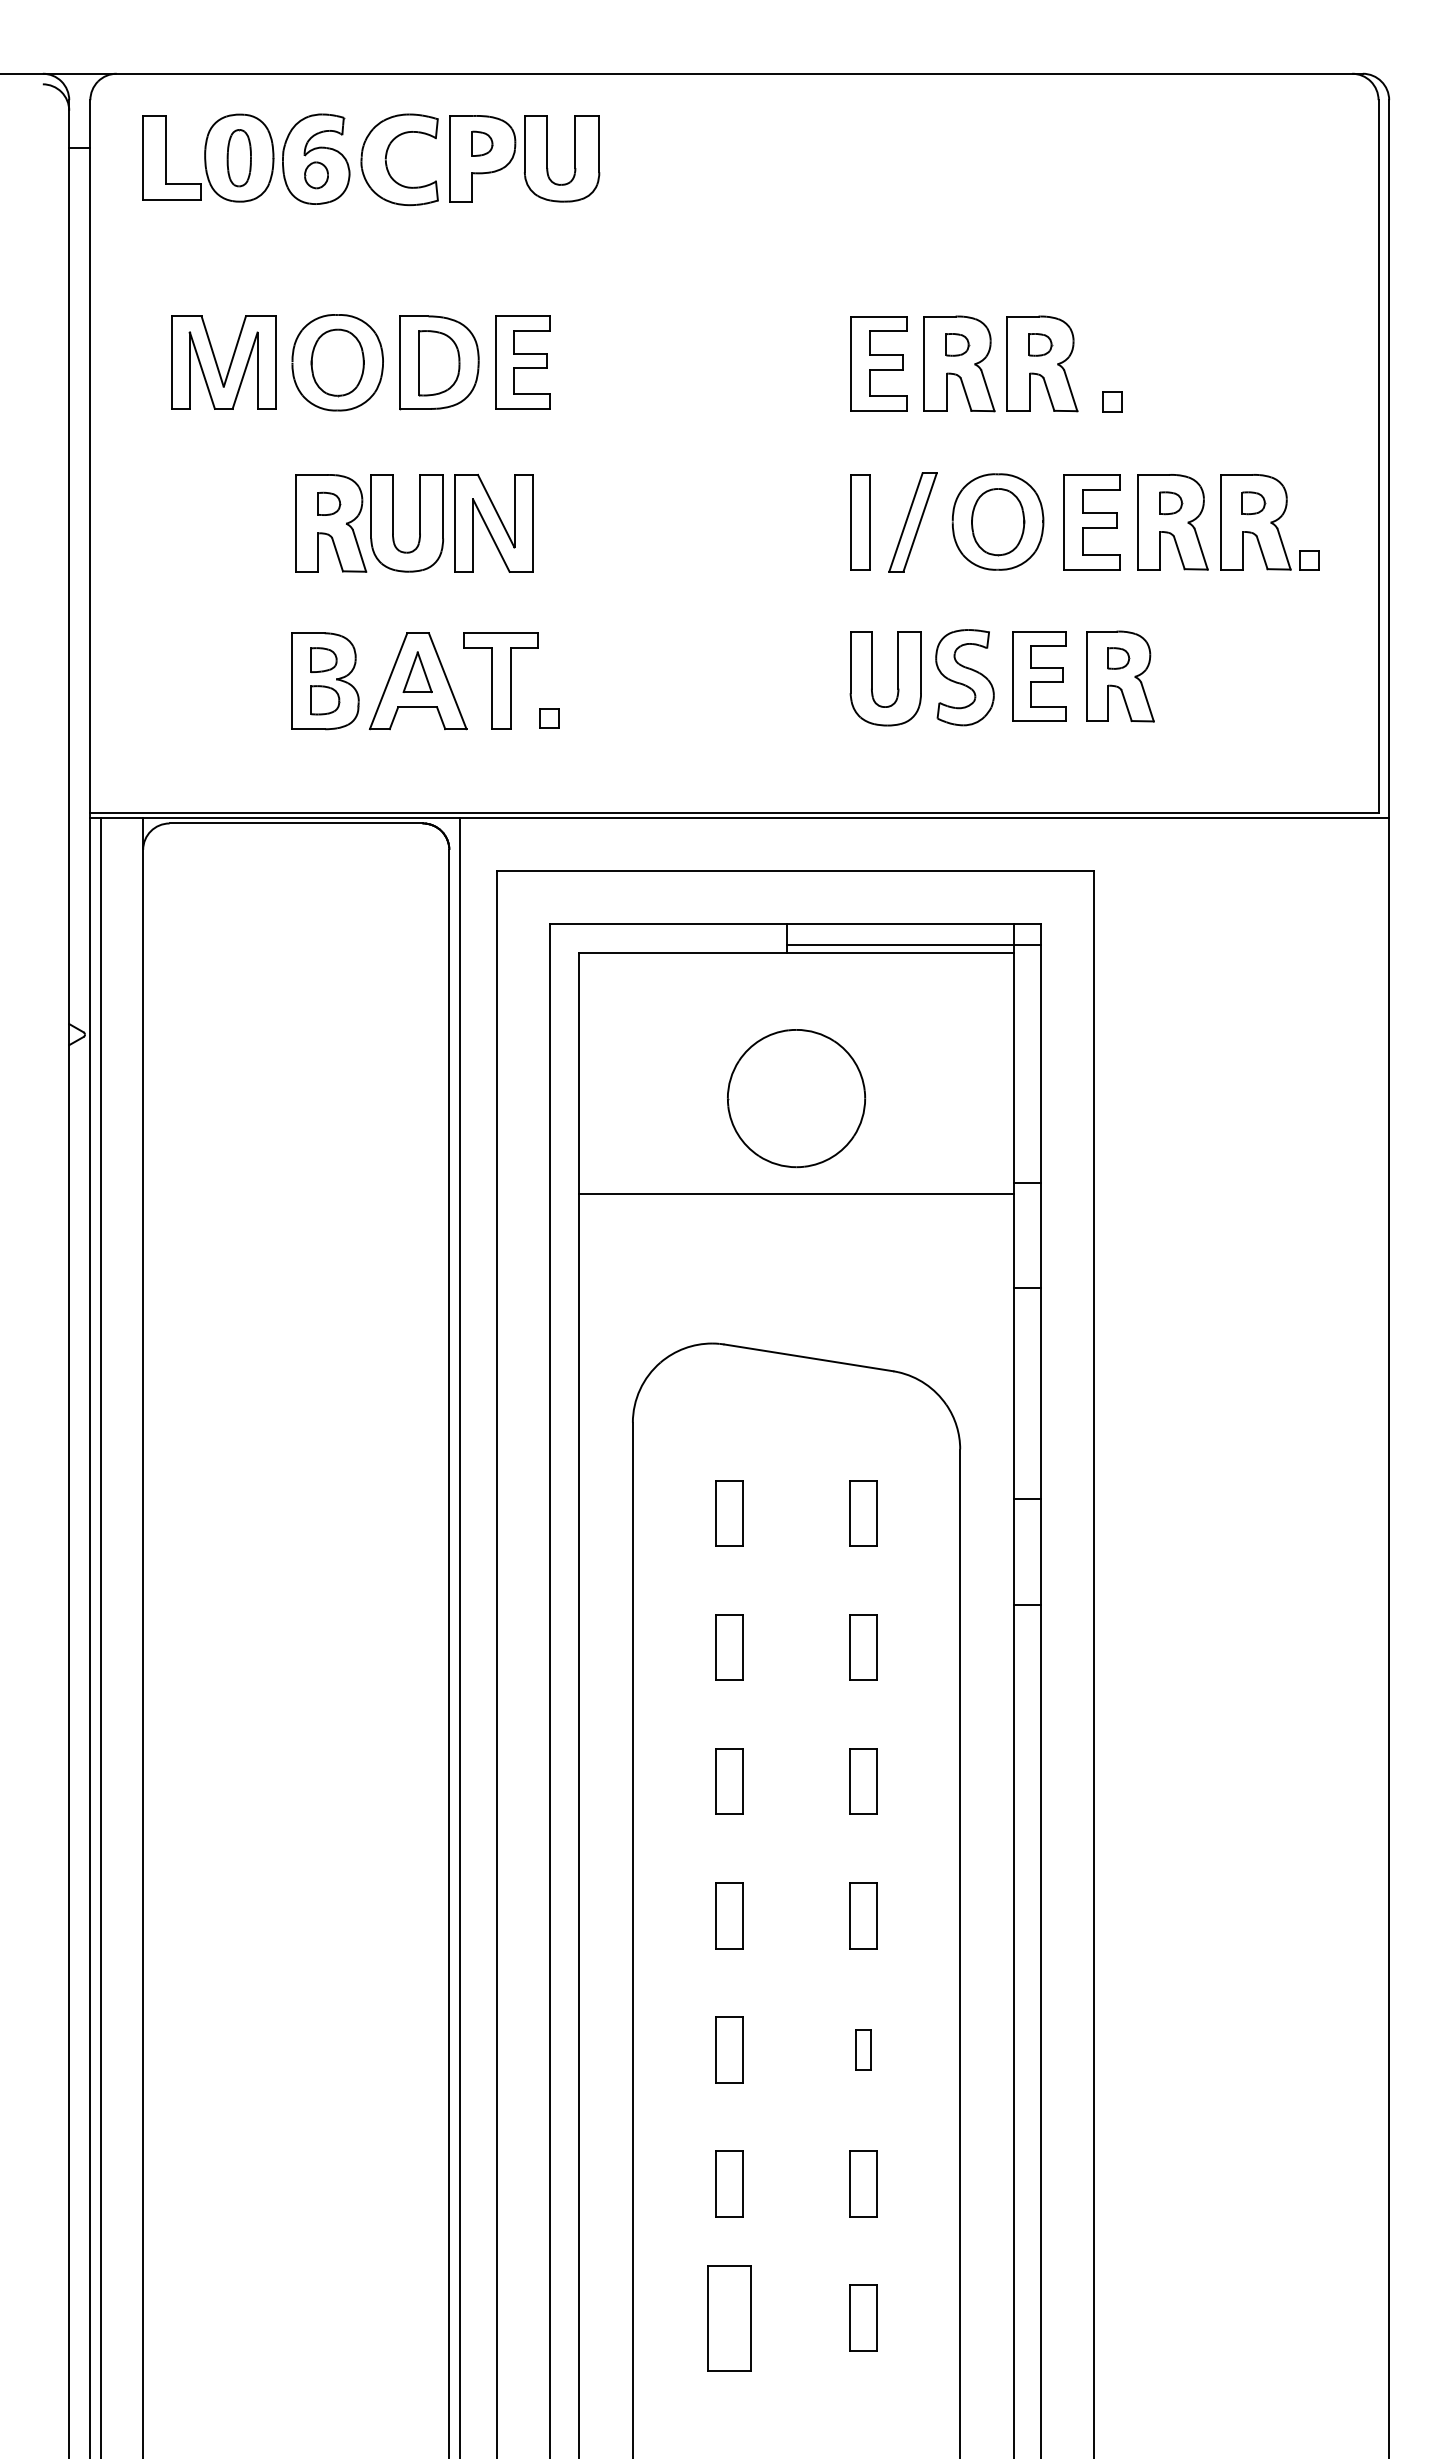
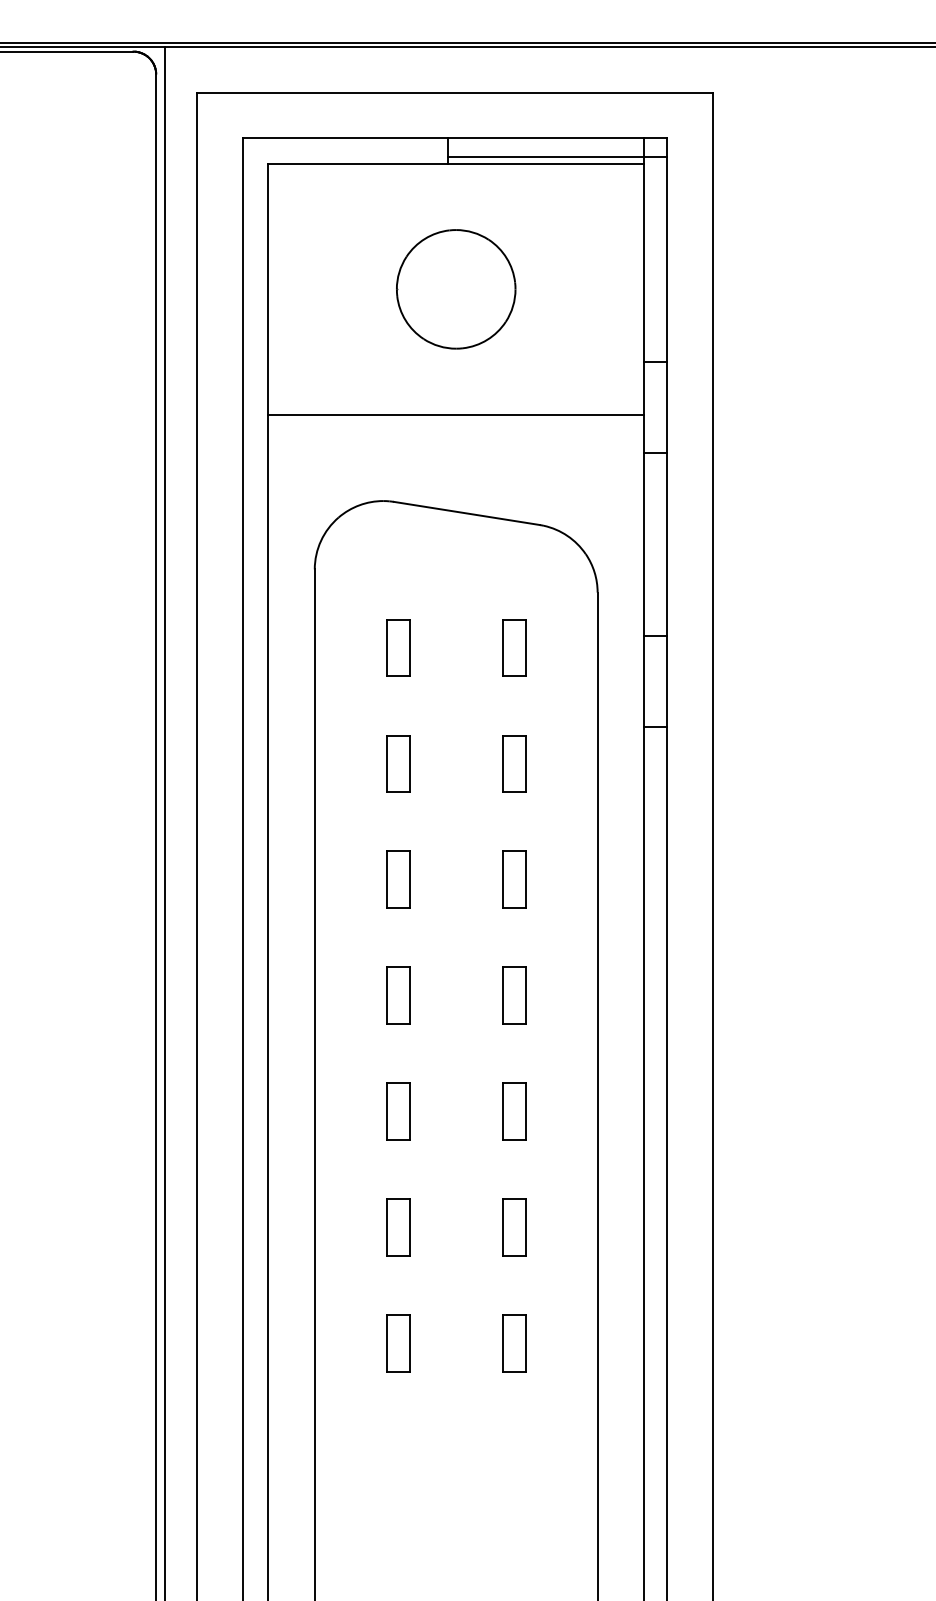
line: (796, 1193) -> (456, 414), moved
part: (863, 2049) -> (514, 1111), size x1.67
part: (729, 2317) -> (398, 1342), size x0.62

